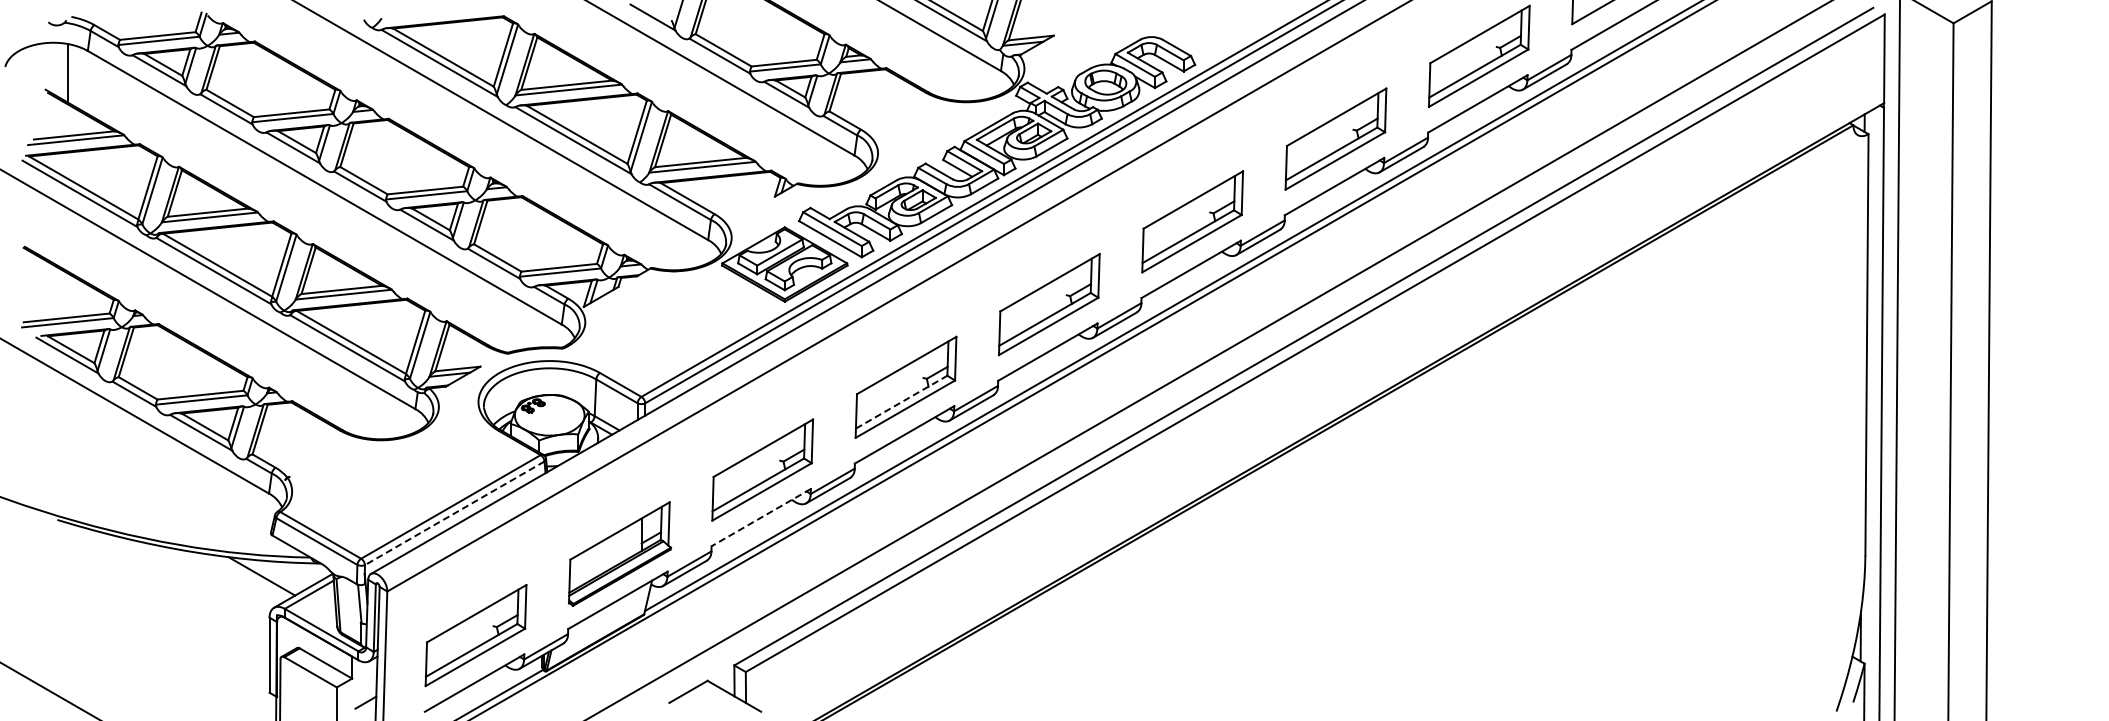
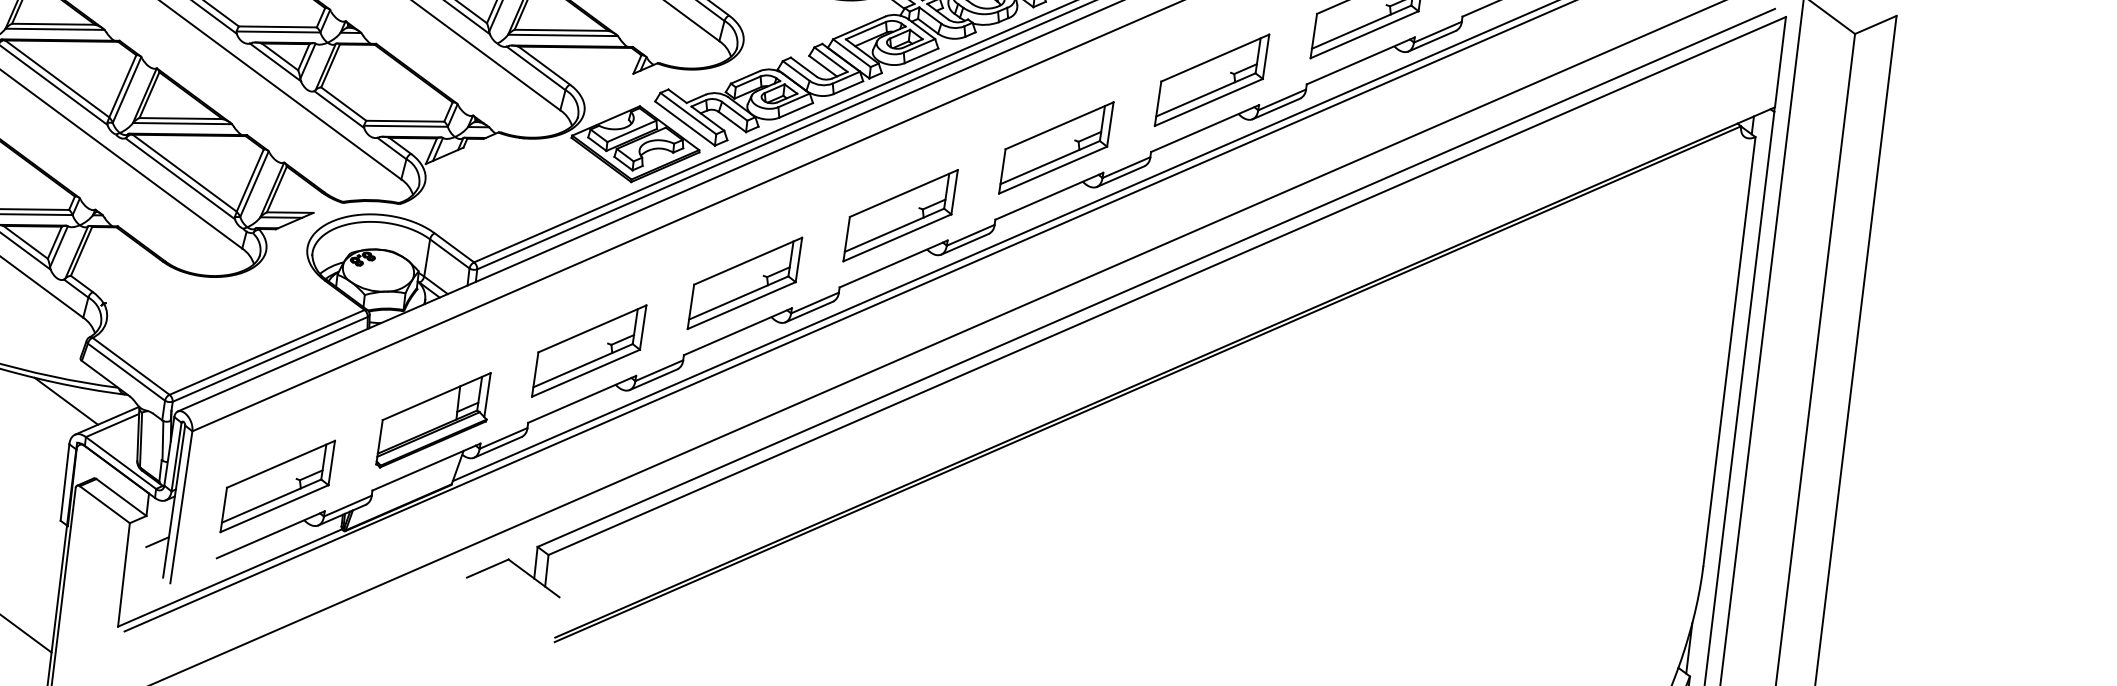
line: (901, 402) -> (738, 298), dashed -> solid
line: (454, 513) -> (269, 359), dashed -> solid
line: (760, 517) -> (581, 399), dashed -> solid

